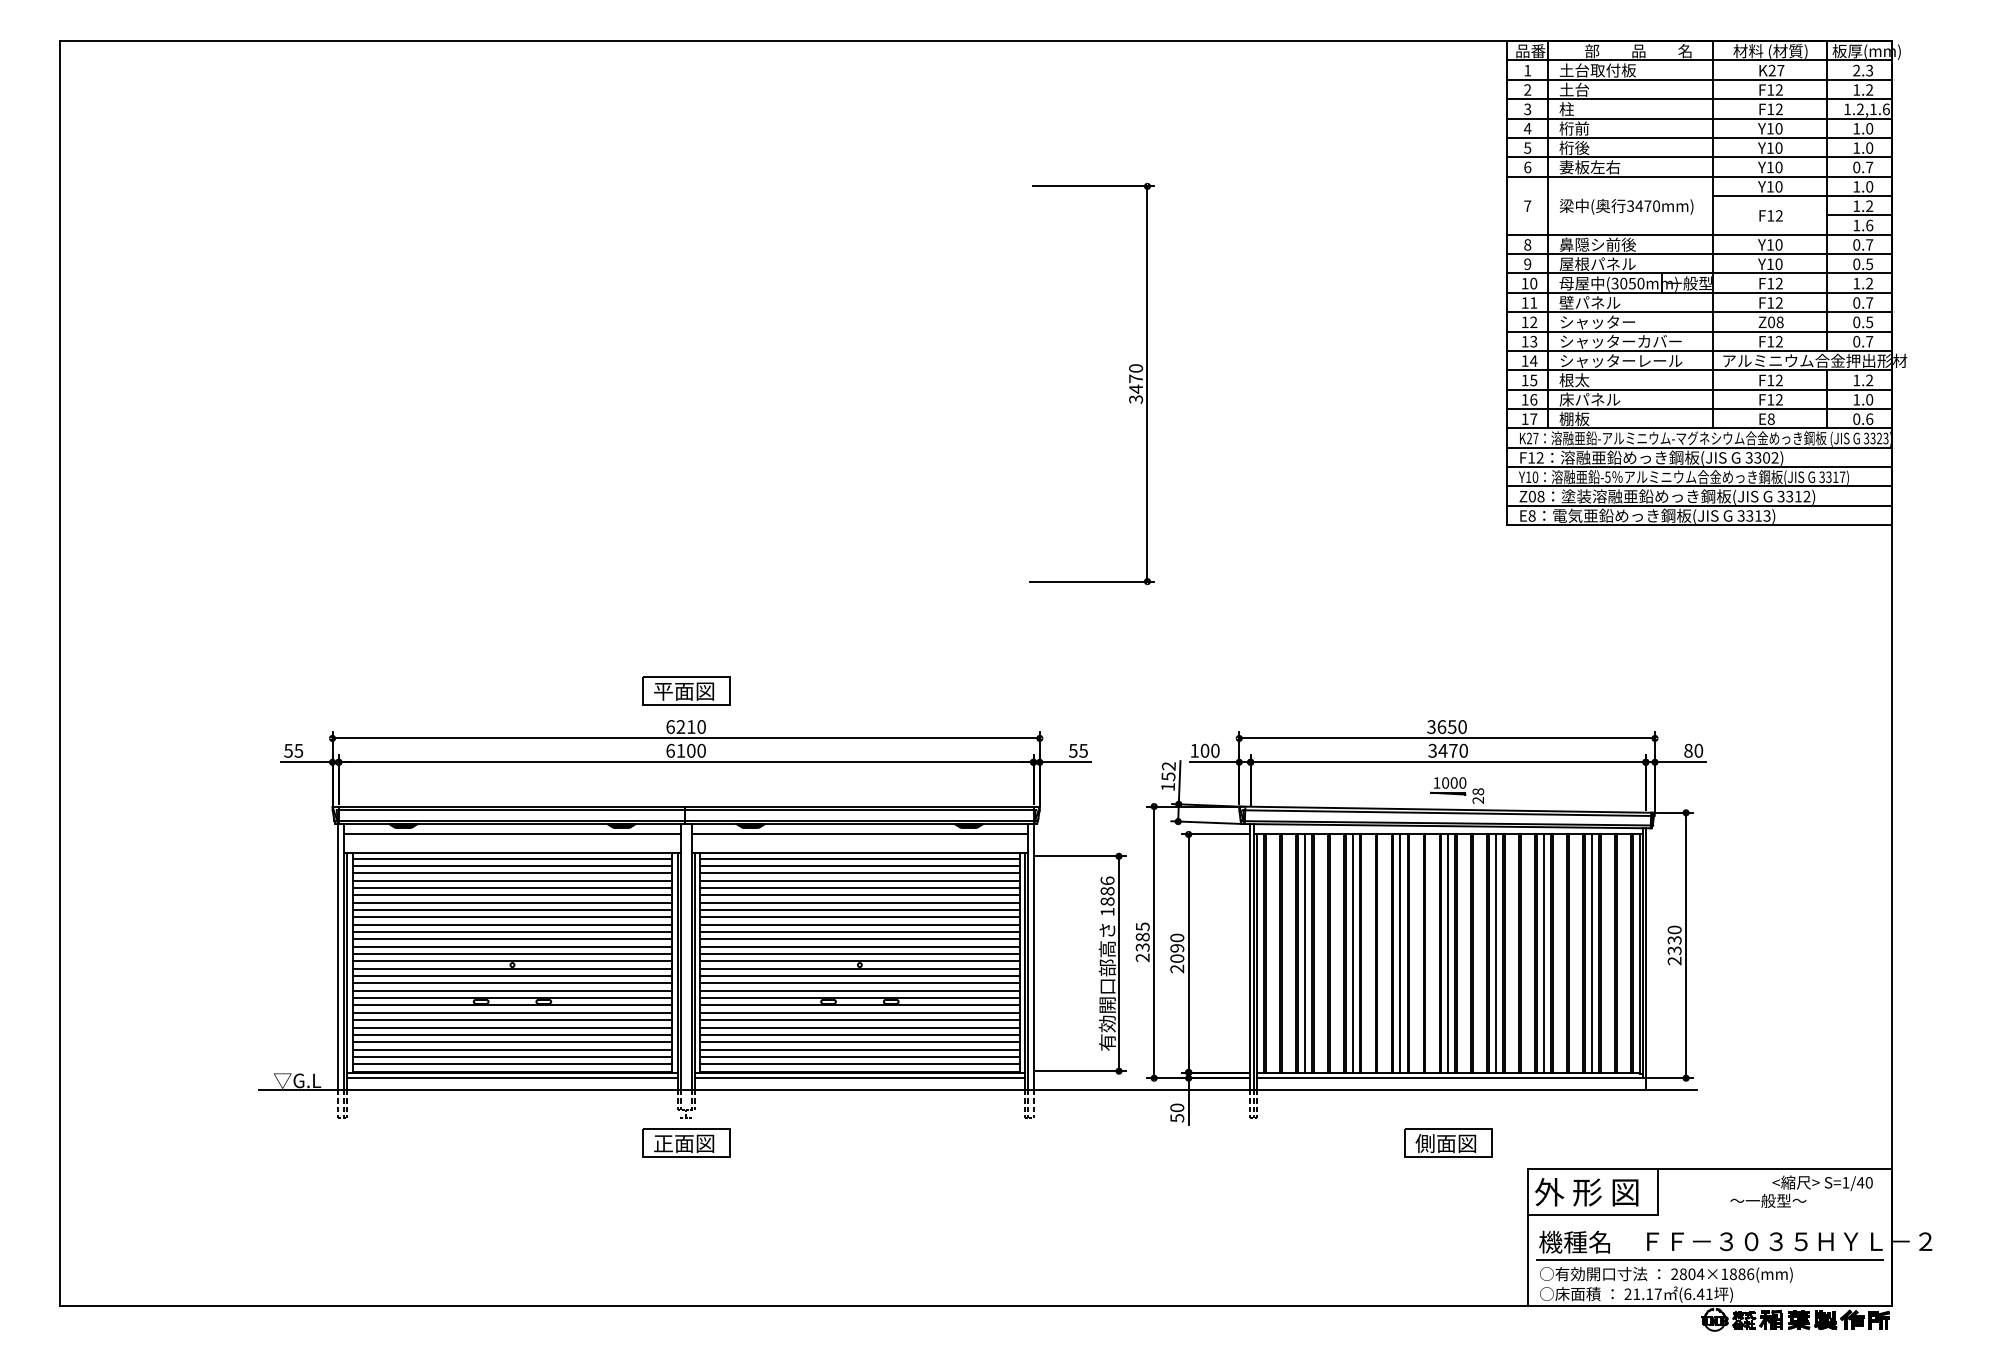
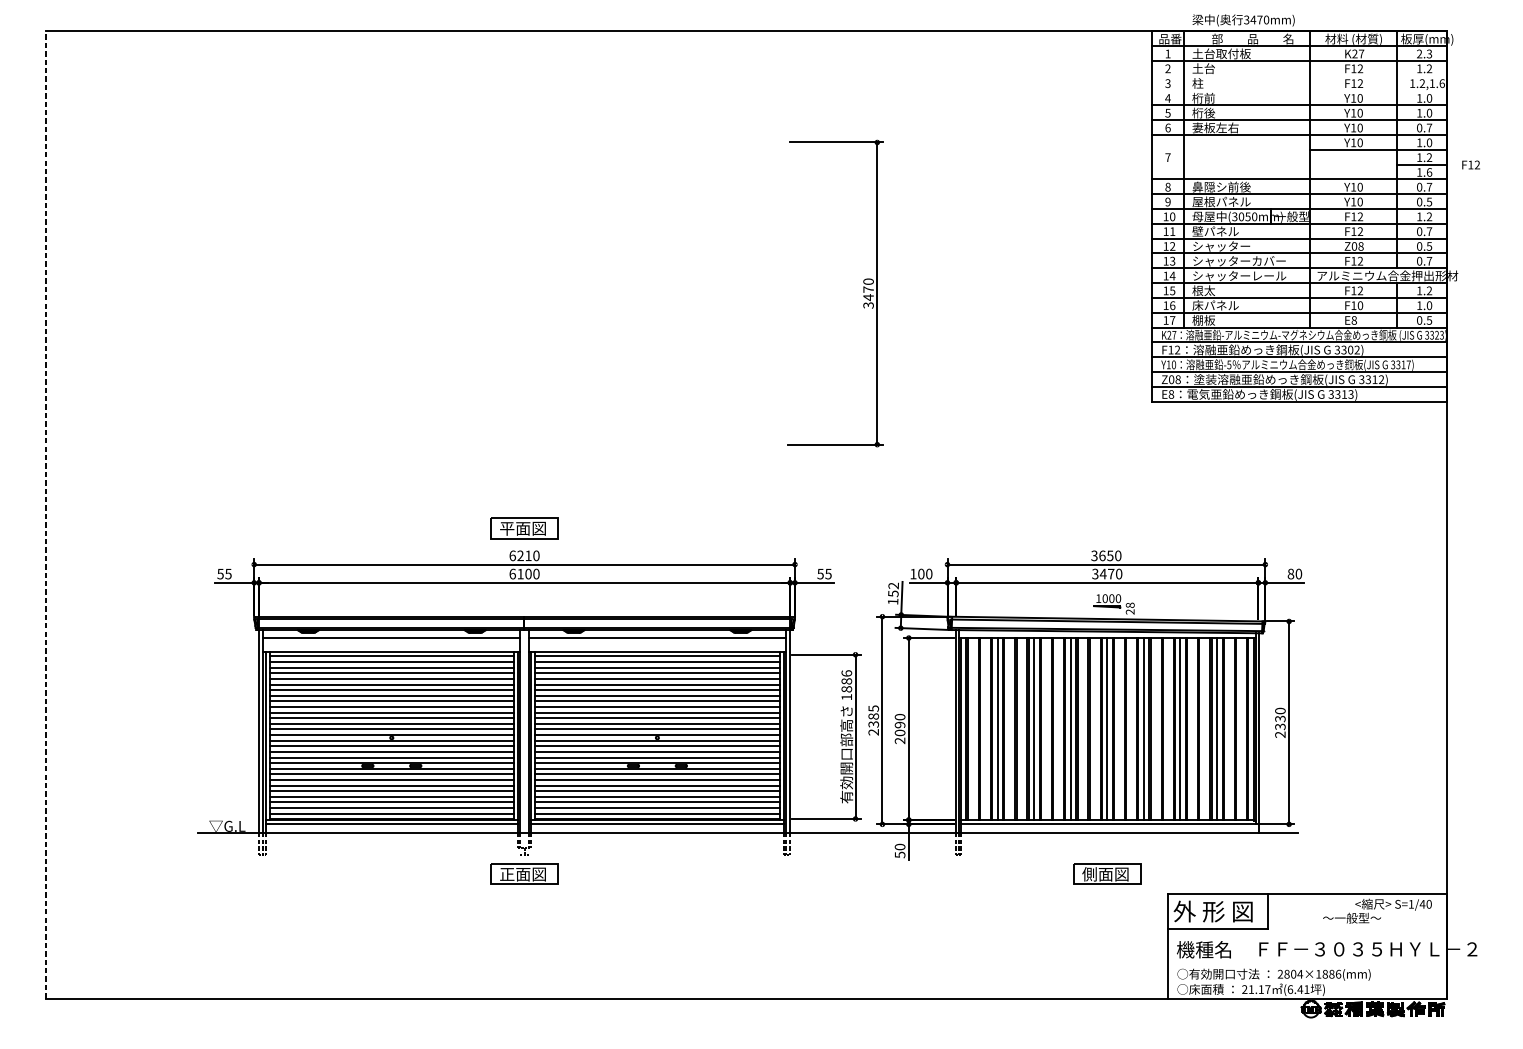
line: (1699, 99) -> (1299, 76), removed
line: (1699, 118) -> (1299, 90), removed
text: (1626, 206) -> (1243, 20), moved
text: (1770, 215) -> (1470, 164), moved
text: (1778, 399) -> (1359, 305), F12 -> F10
text: (1869, 418) -> (1429, 319), 0.6 -> 0.5
line: (59, 673) -> (45, 514), solid -> dashed
line: (1709, 1260) -> (1307, 963), removed

